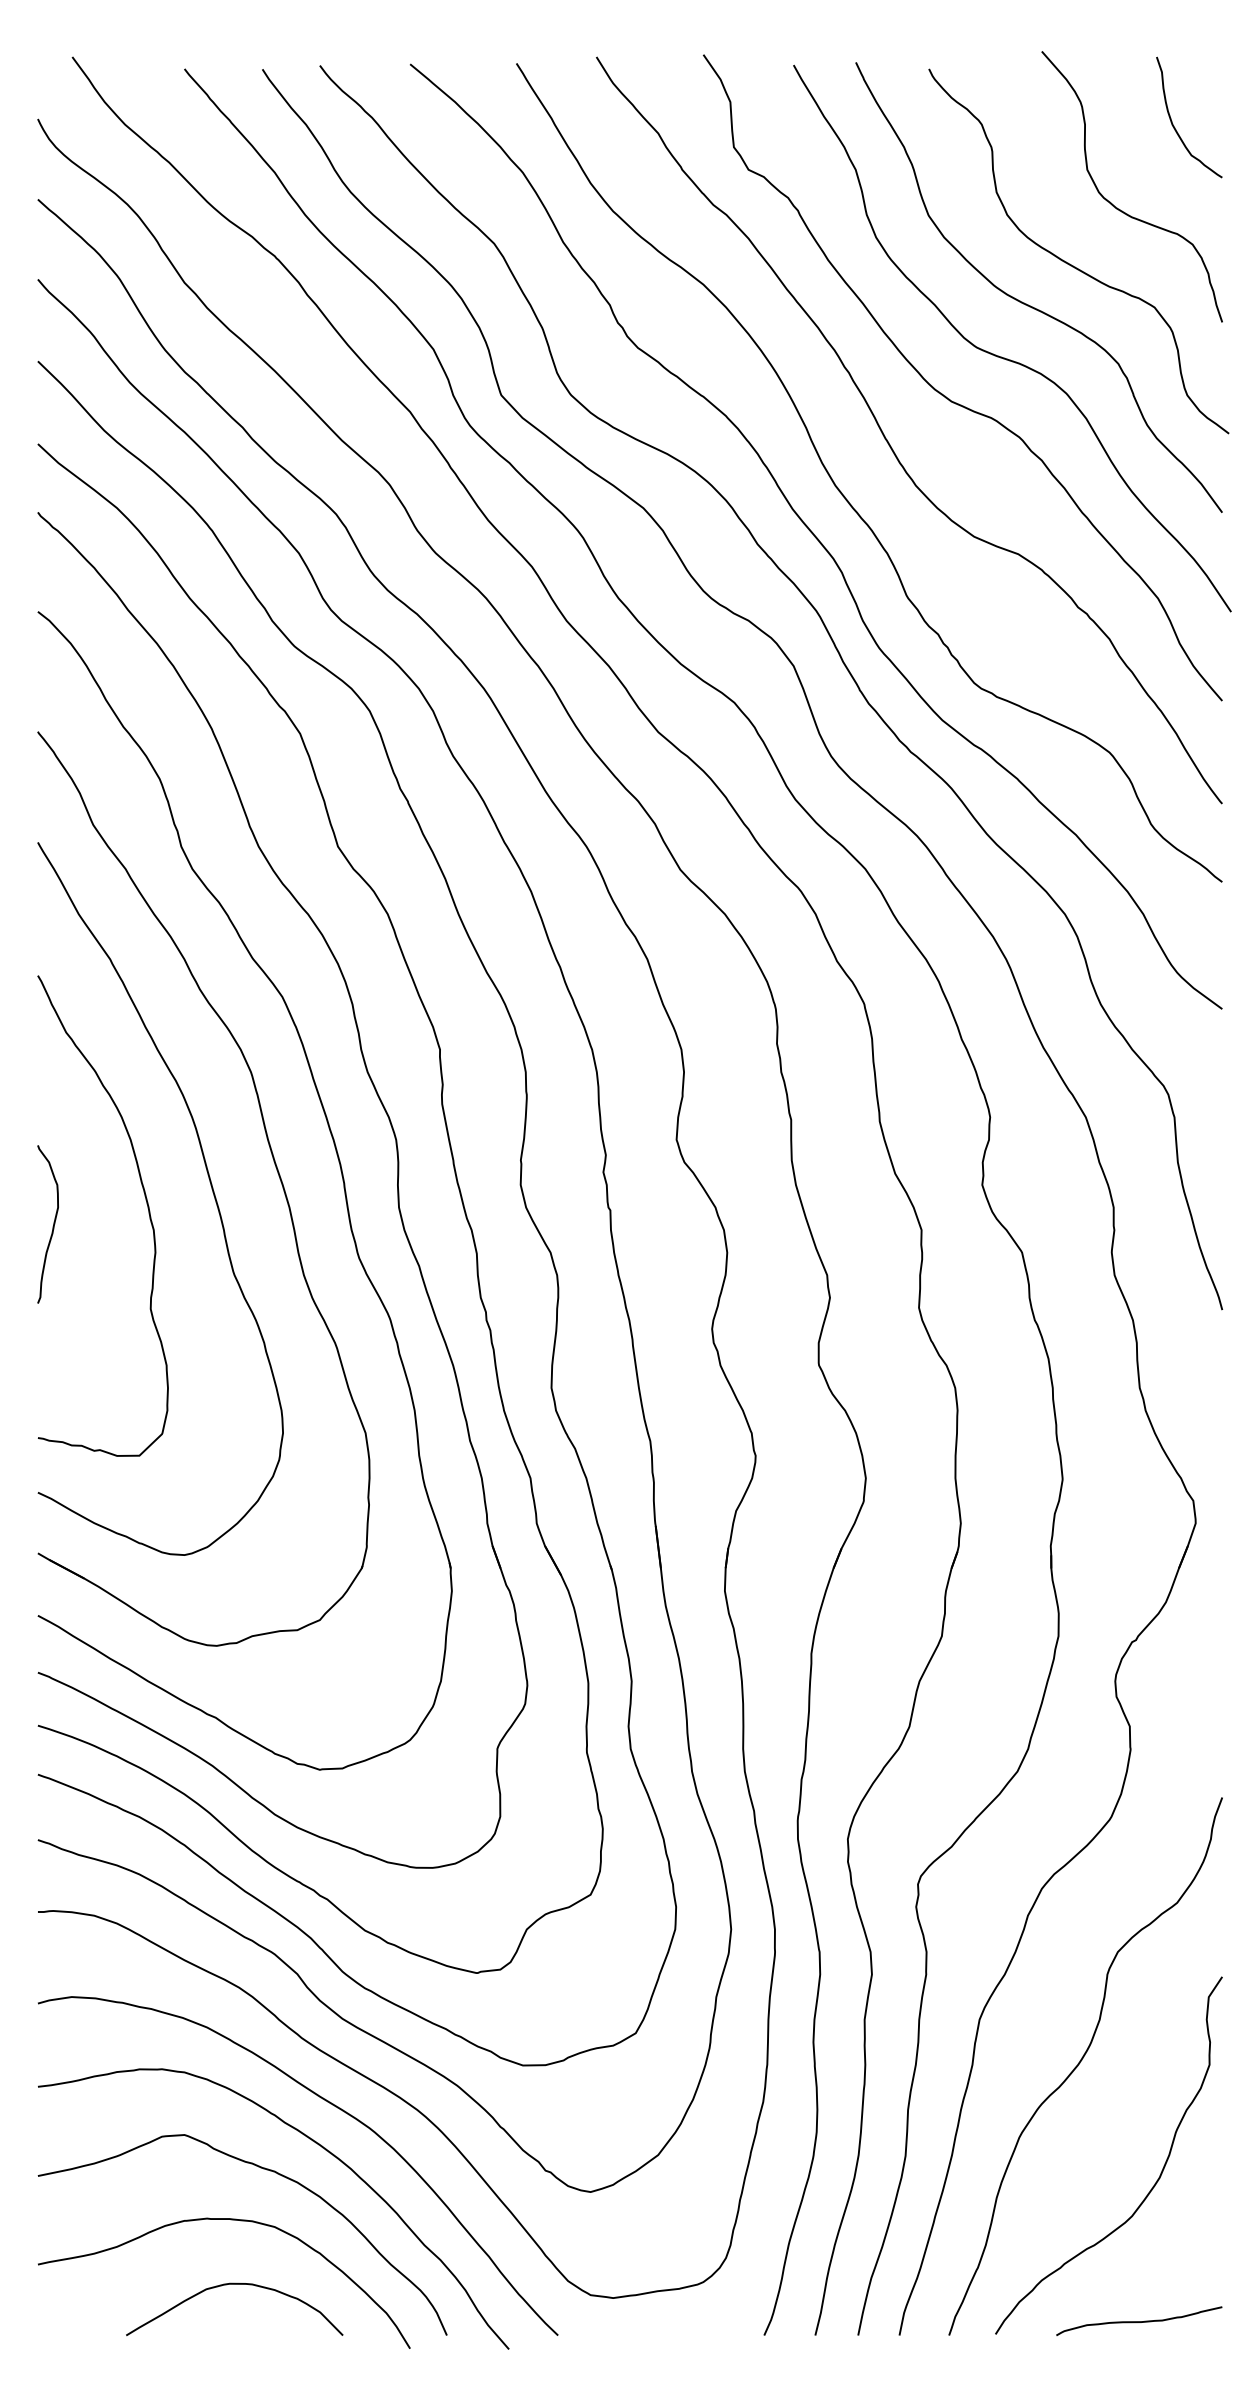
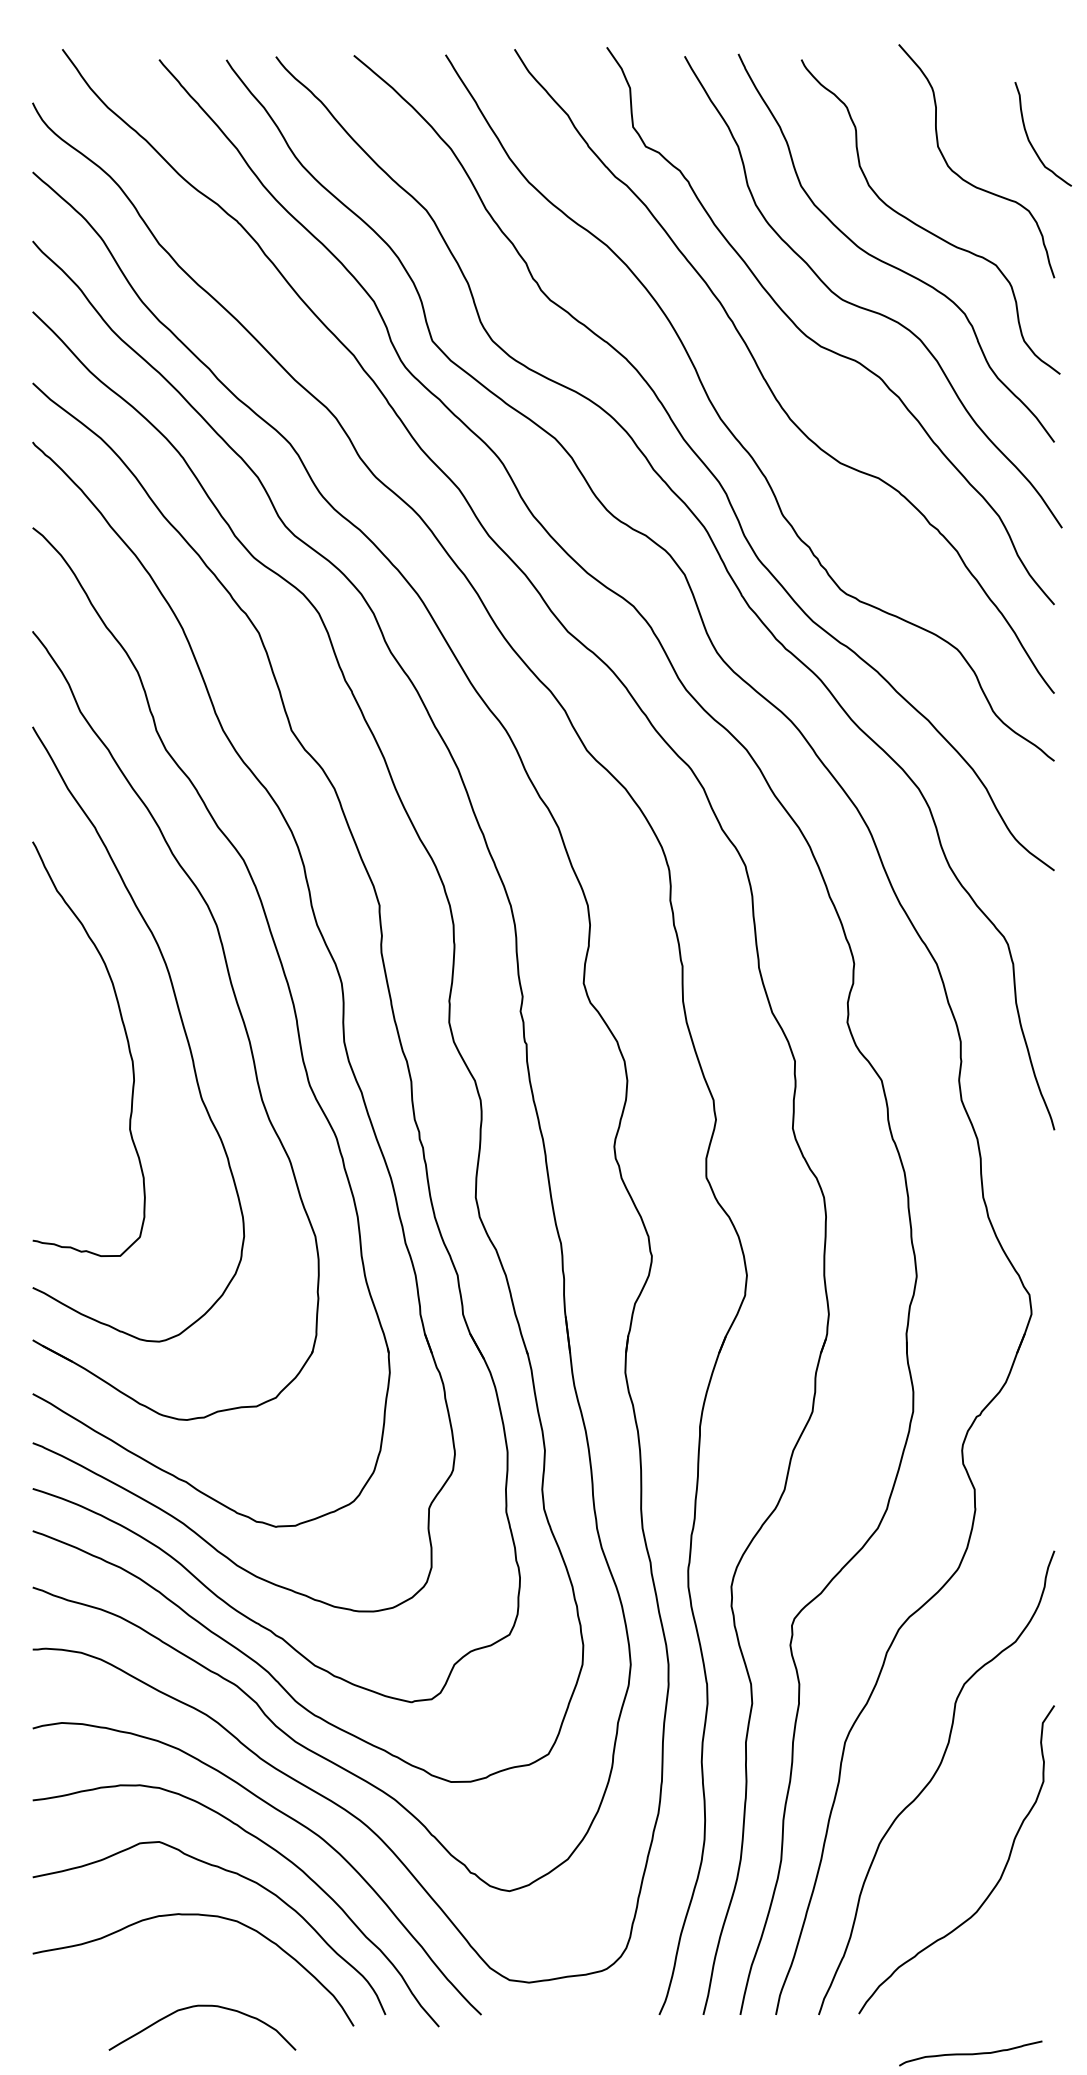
curve: (1175, 127) -> (1031, 142), moved
curve: (52, 1226) -> (45, 1058), removed
curve: (234, 2284) -> (202, 2006), moved
curve: (1139, 2321) -> (970, 2053), moved

